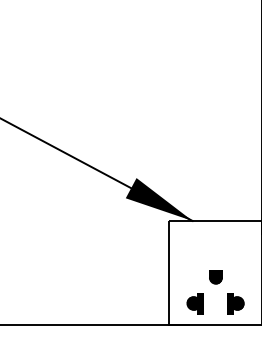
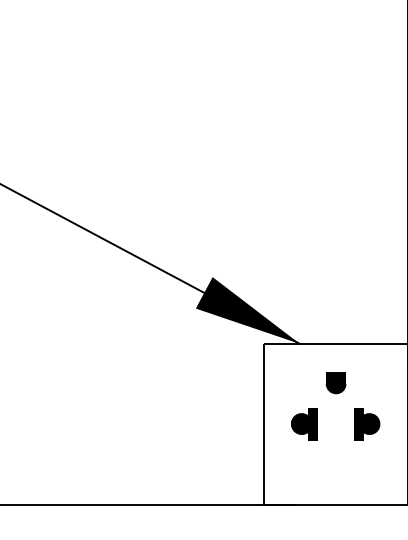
part: (215, 284) -> (335, 394), moved

